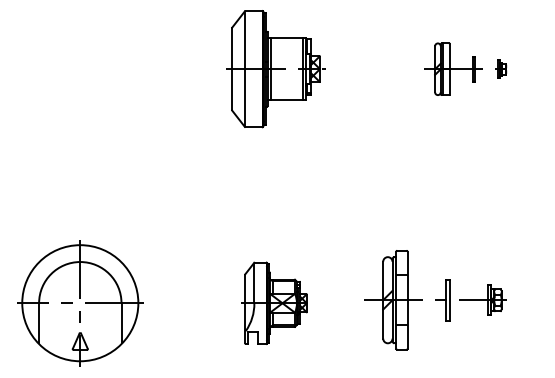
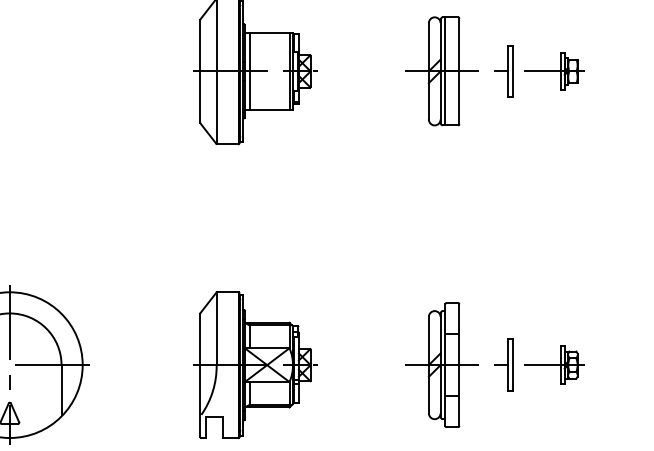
part: (466, 69) -> (494, 71), size x1.67
part: (435, 300) -> (494, 365), moved
part: (275, 303) -> (254, 365), size x1.43

